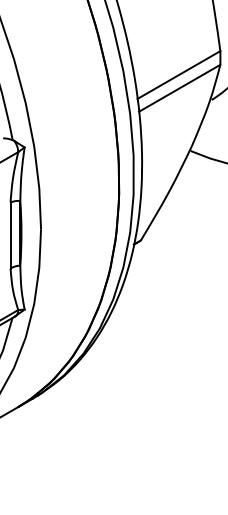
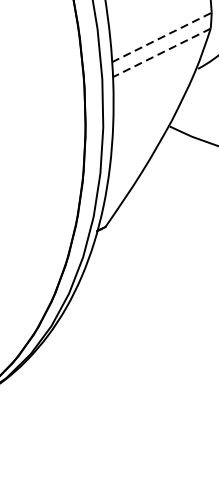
line: (178, 75) -> (161, 37), solid -> dashed
line: (179, 88) -> (161, 53), solid -> dashed

